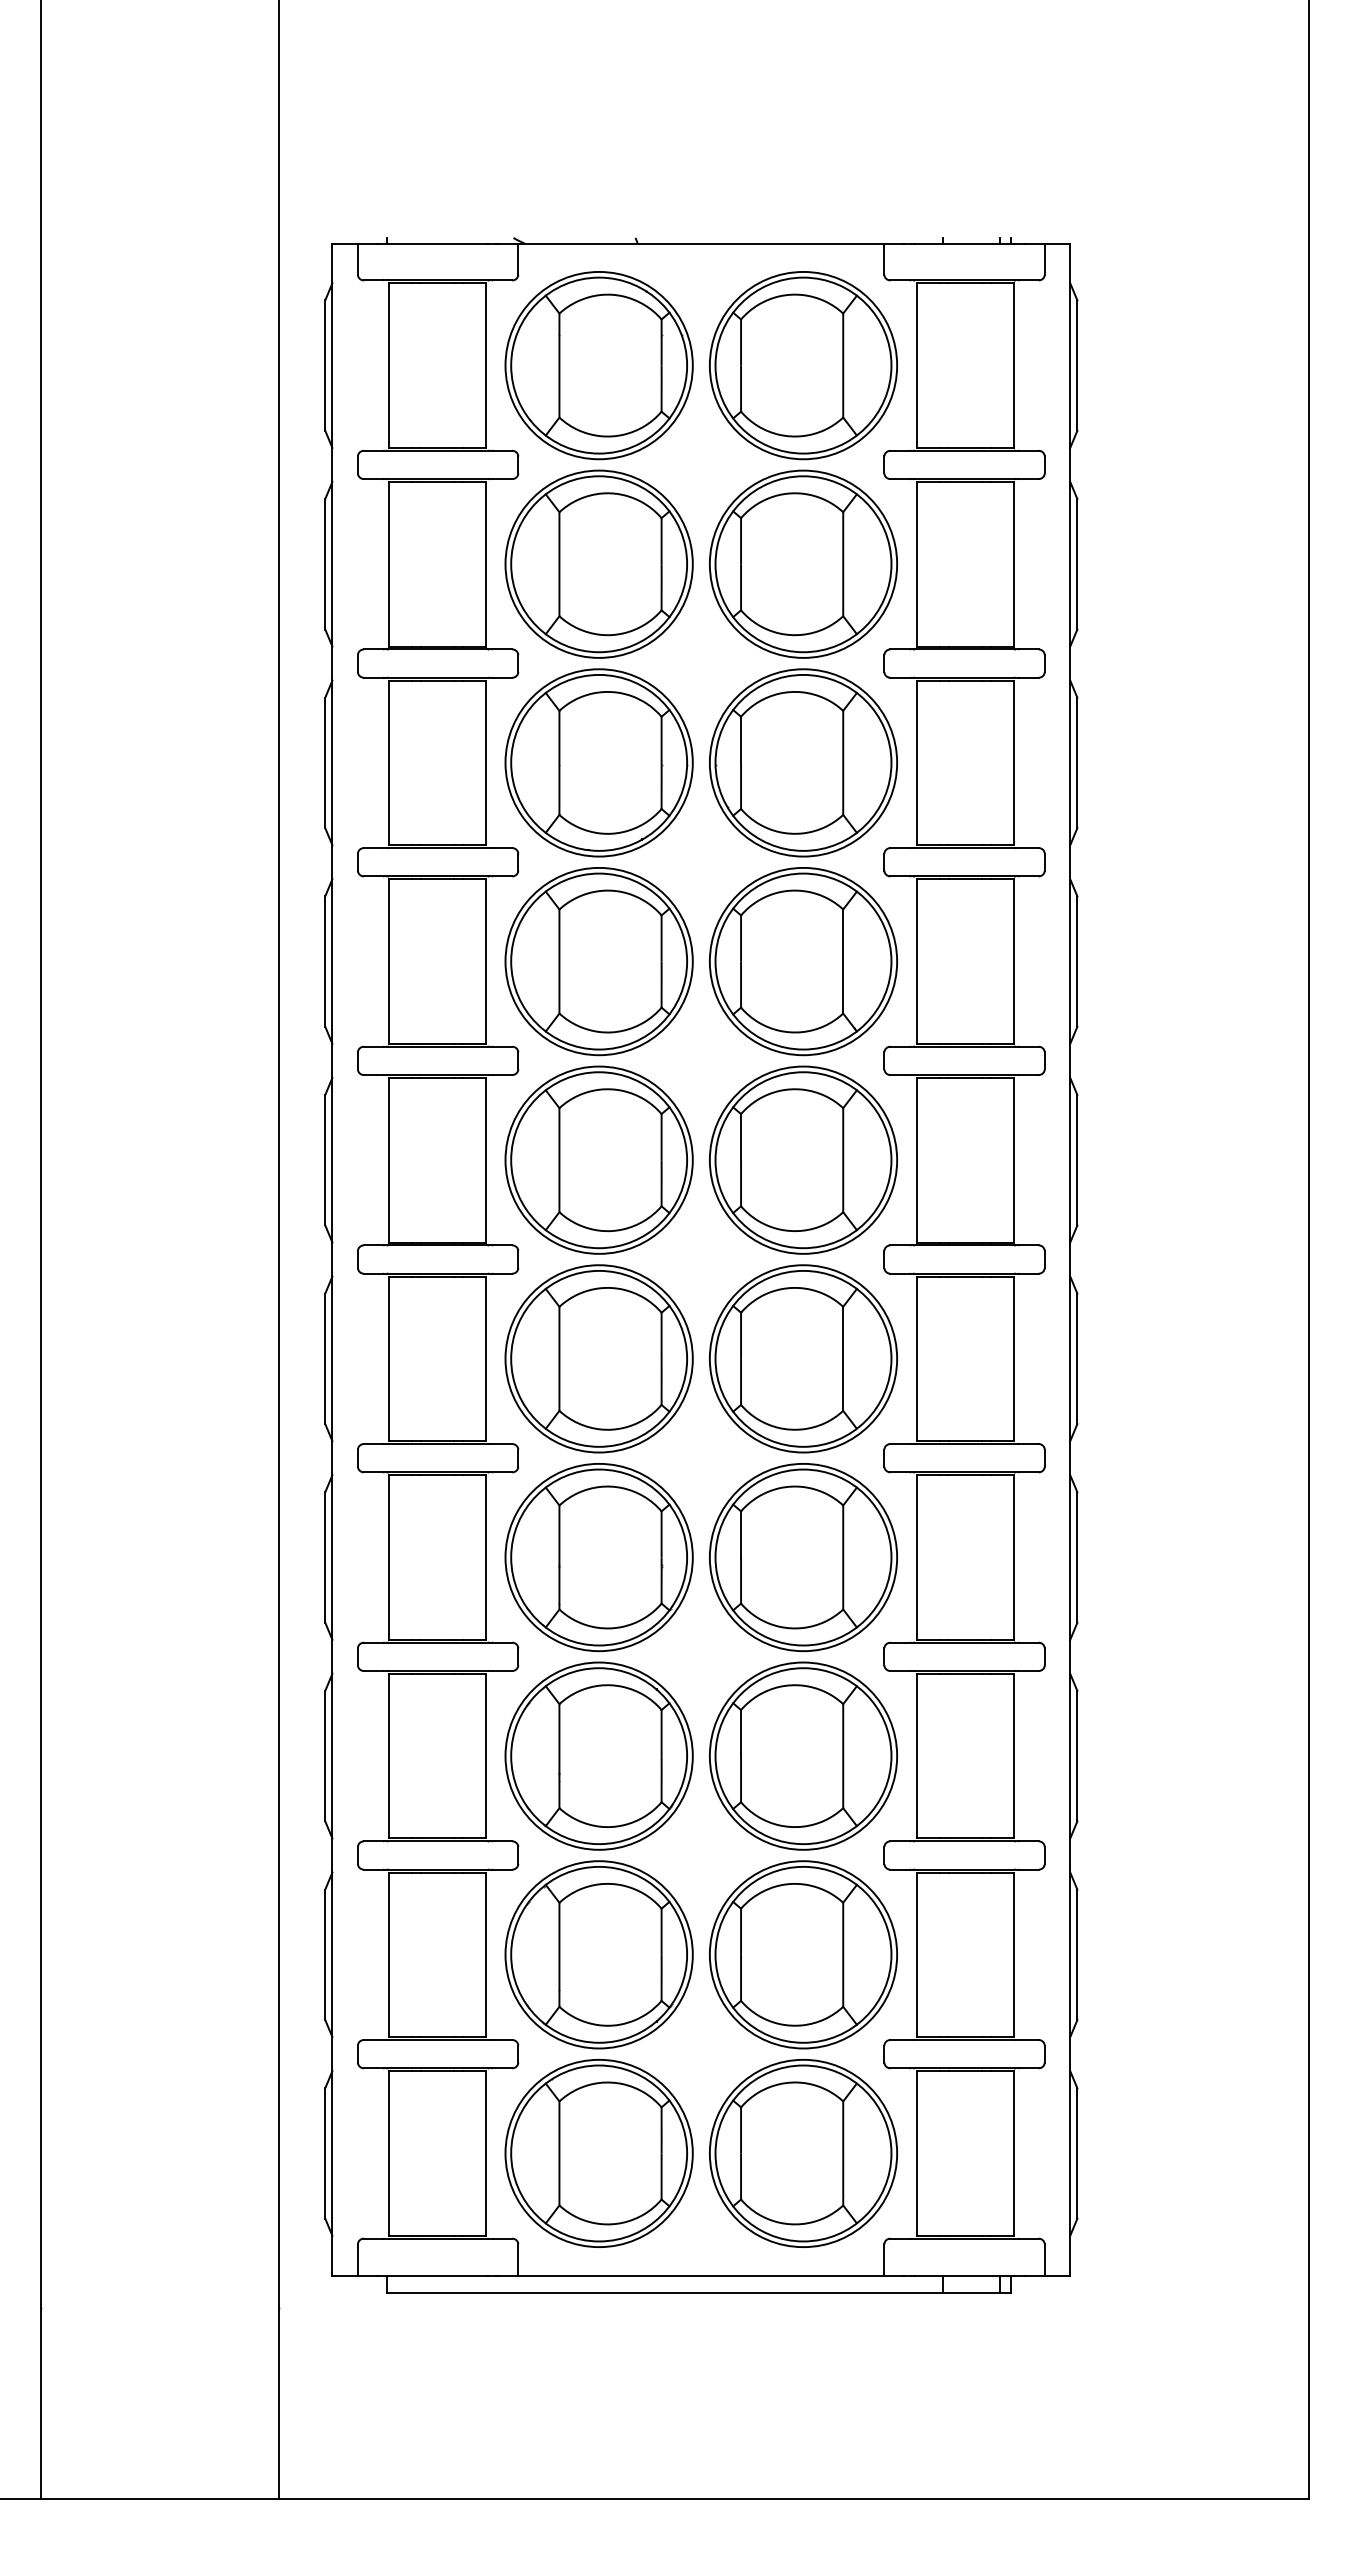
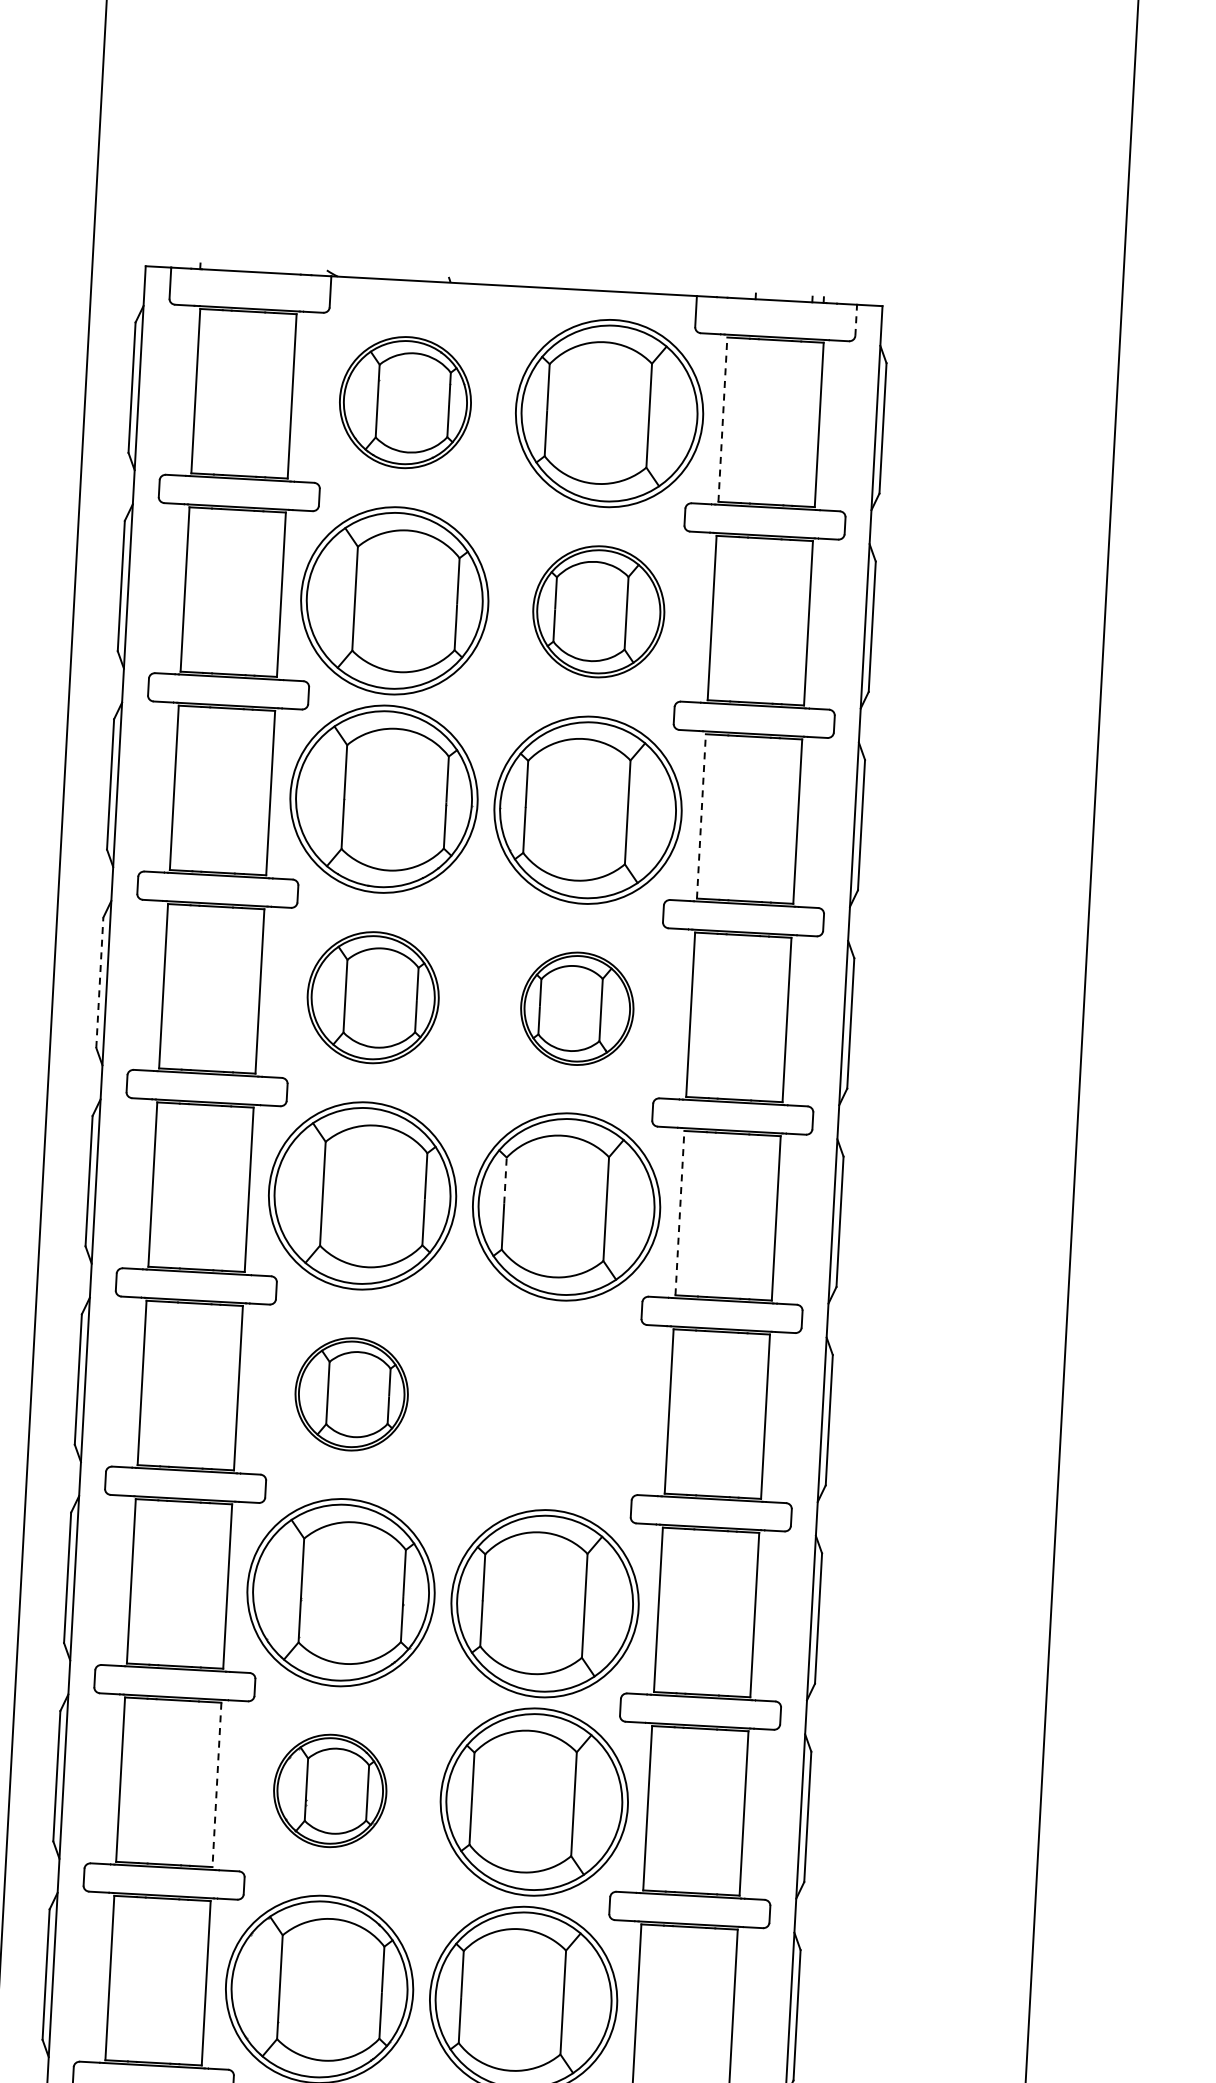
line: (1044, 259) -> (855, 320), solid -> dashed
part: (598, 365) -> (404, 402), size x0.7
line: (917, 365) -> (723, 419), solid -> dashed
part: (803, 563) -> (598, 611), size x0.7
line: (917, 762) -> (701, 816), solid -> dashed
line: (325, 961) -> (100, 982), solid -> dashed
part: (598, 961) -> (372, 997), size x0.7
part: (803, 961) -> (577, 1008), size x0.6
line: (741, 1136) -> (505, 1179), solid -> dashed
line: (917, 1159) -> (680, 1212), solid -> dashed
part: (598, 1358) -> (351, 1393), size x0.6
part: (803, 1358) -> (555, 1404), removed
part: (598, 1755) -> (329, 1790), size x0.6
line: (485, 1756) -> (216, 1785), solid -> dashed

